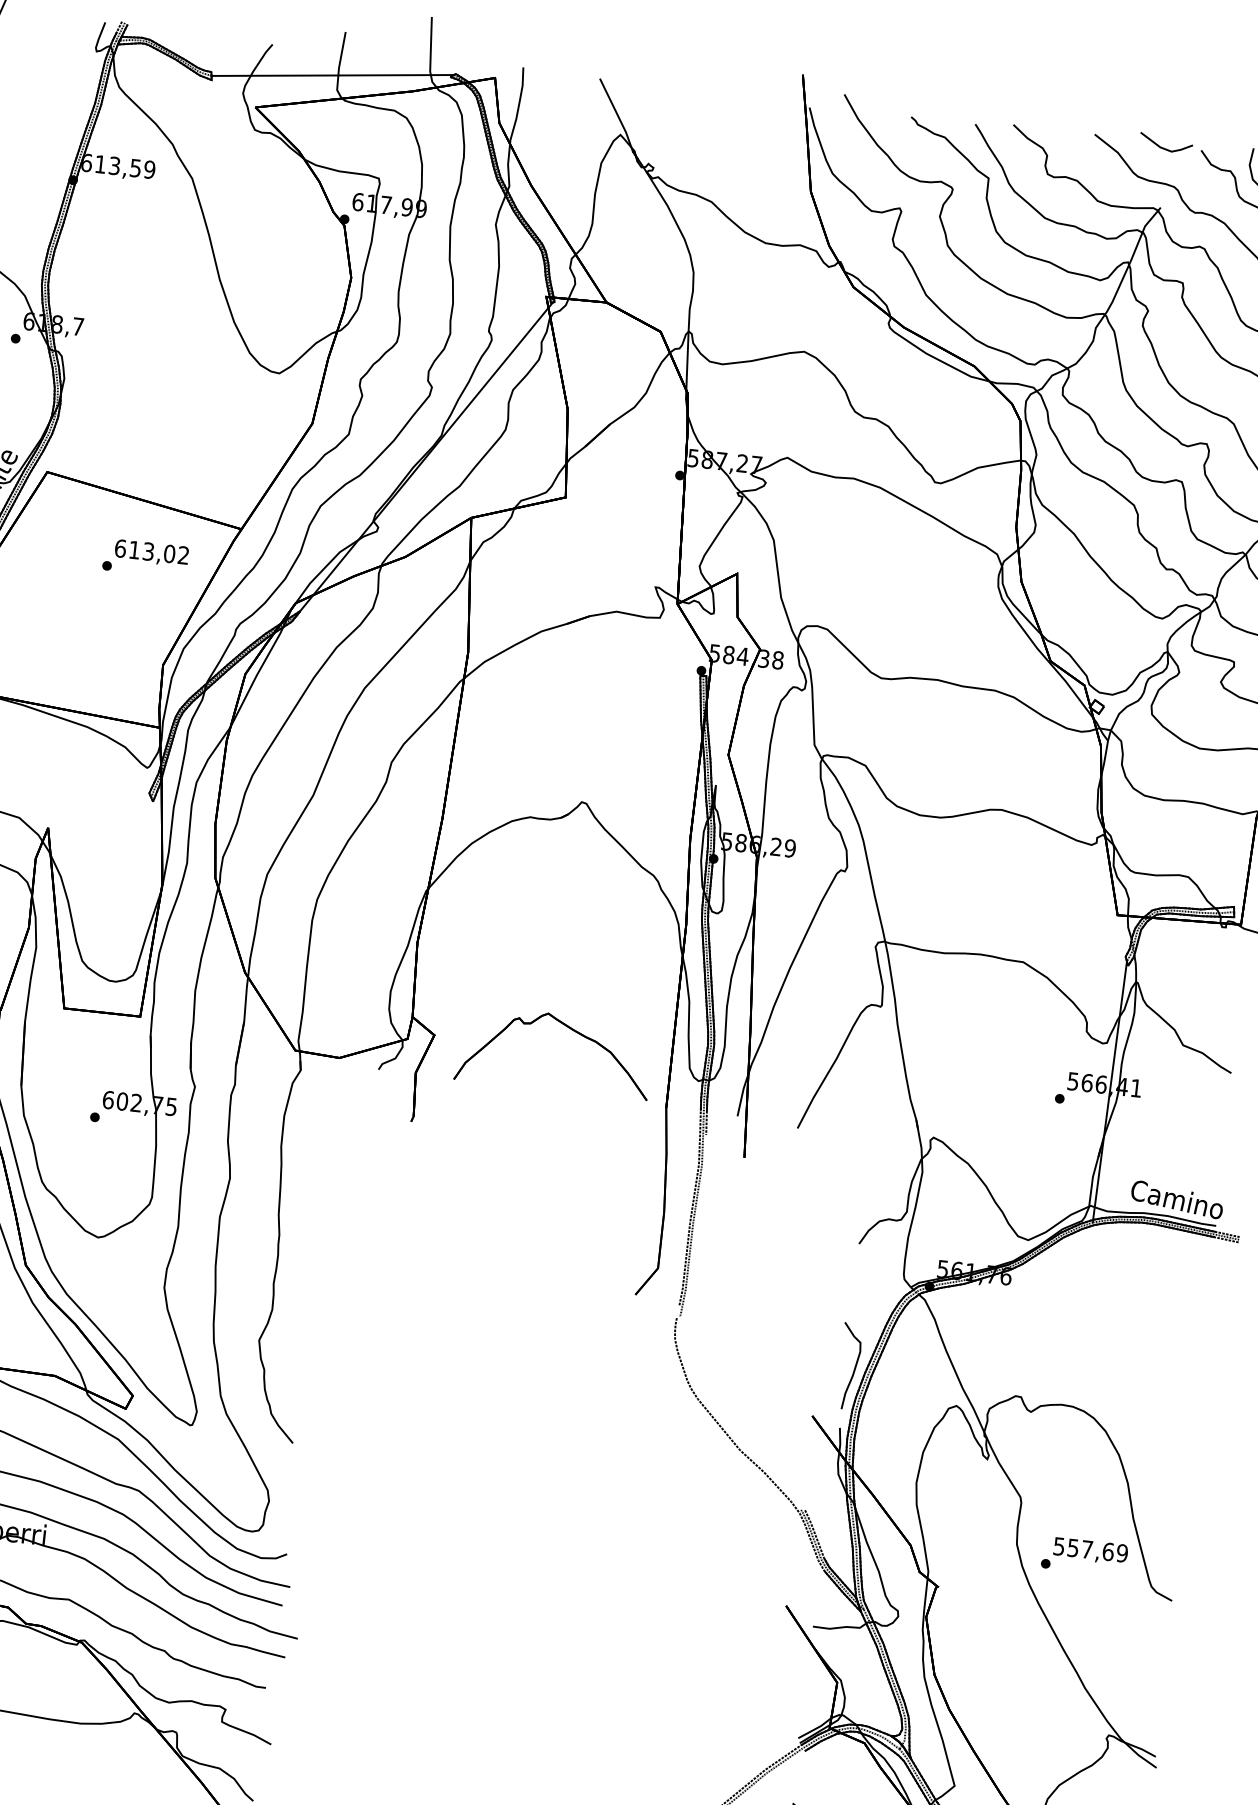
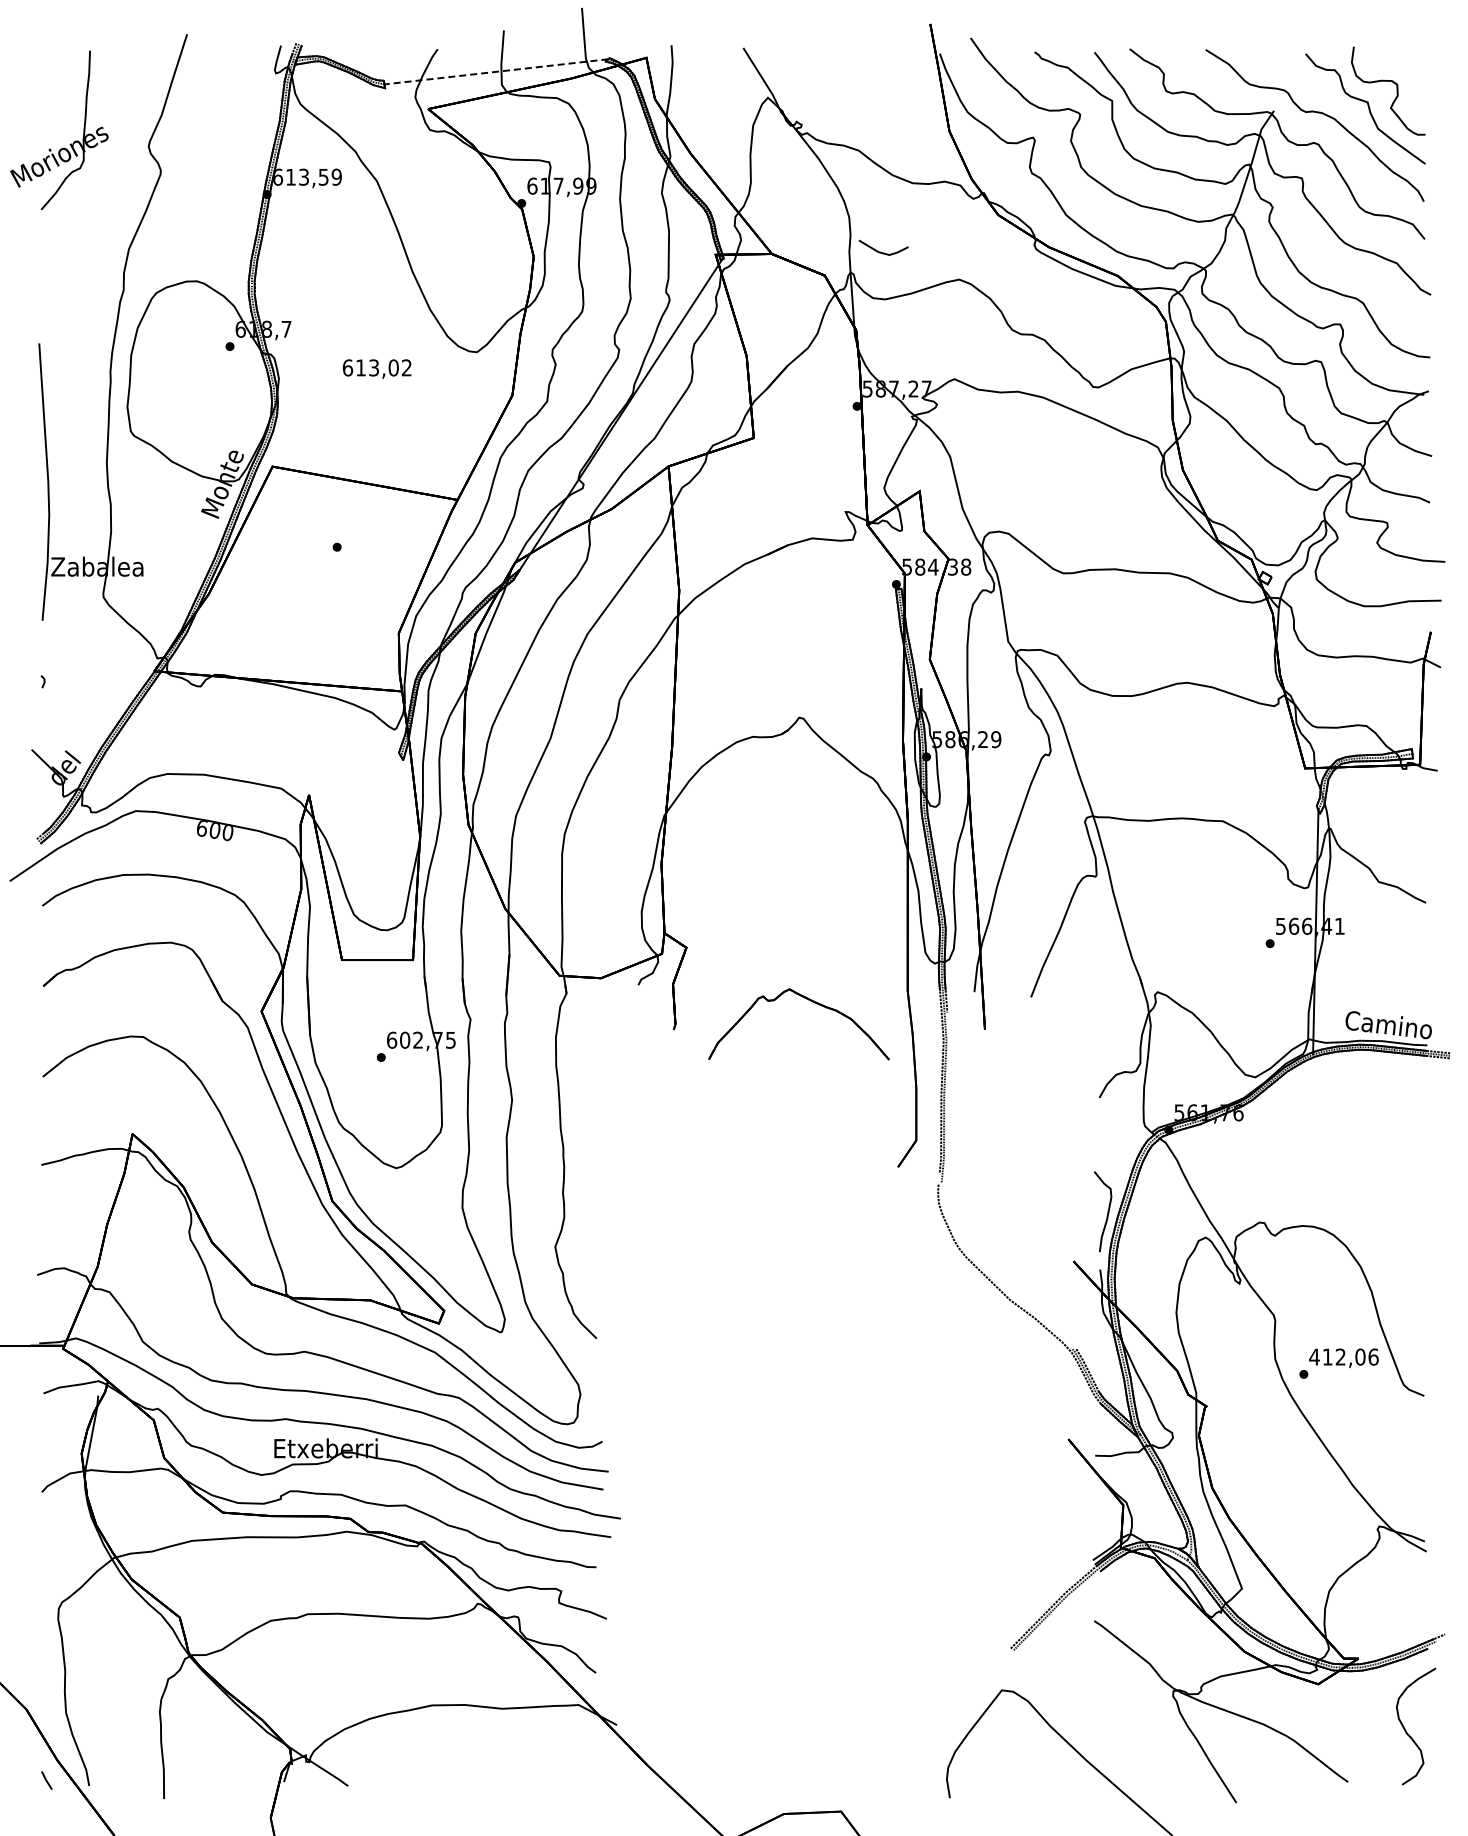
line: (332, 75) -> (496, 71), solid -> dashed
line: (1162, 146) -> (880, 251), moved
text: (151, 552) -> (376, 368), moved
part: (569, 1029) -> (810, 1001), moved
text: (1090, 1549) -> (1343, 1356), 557,69 -> 412,06

